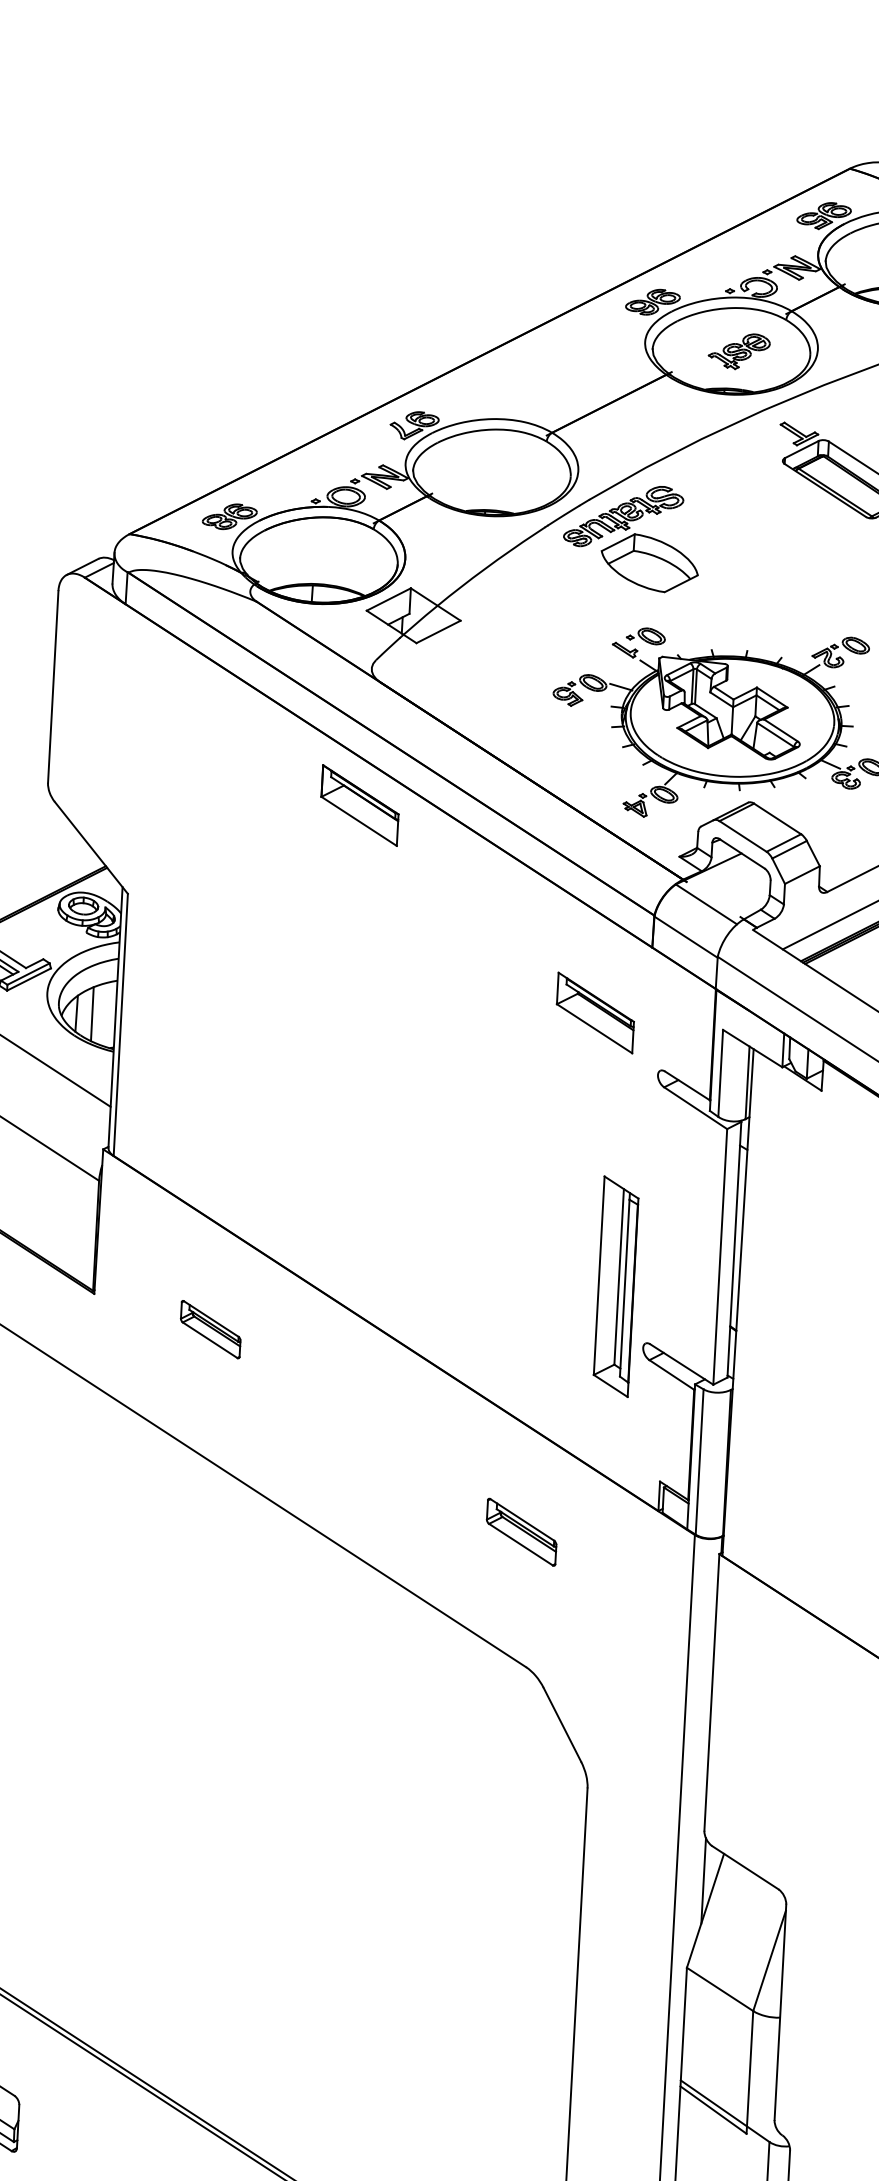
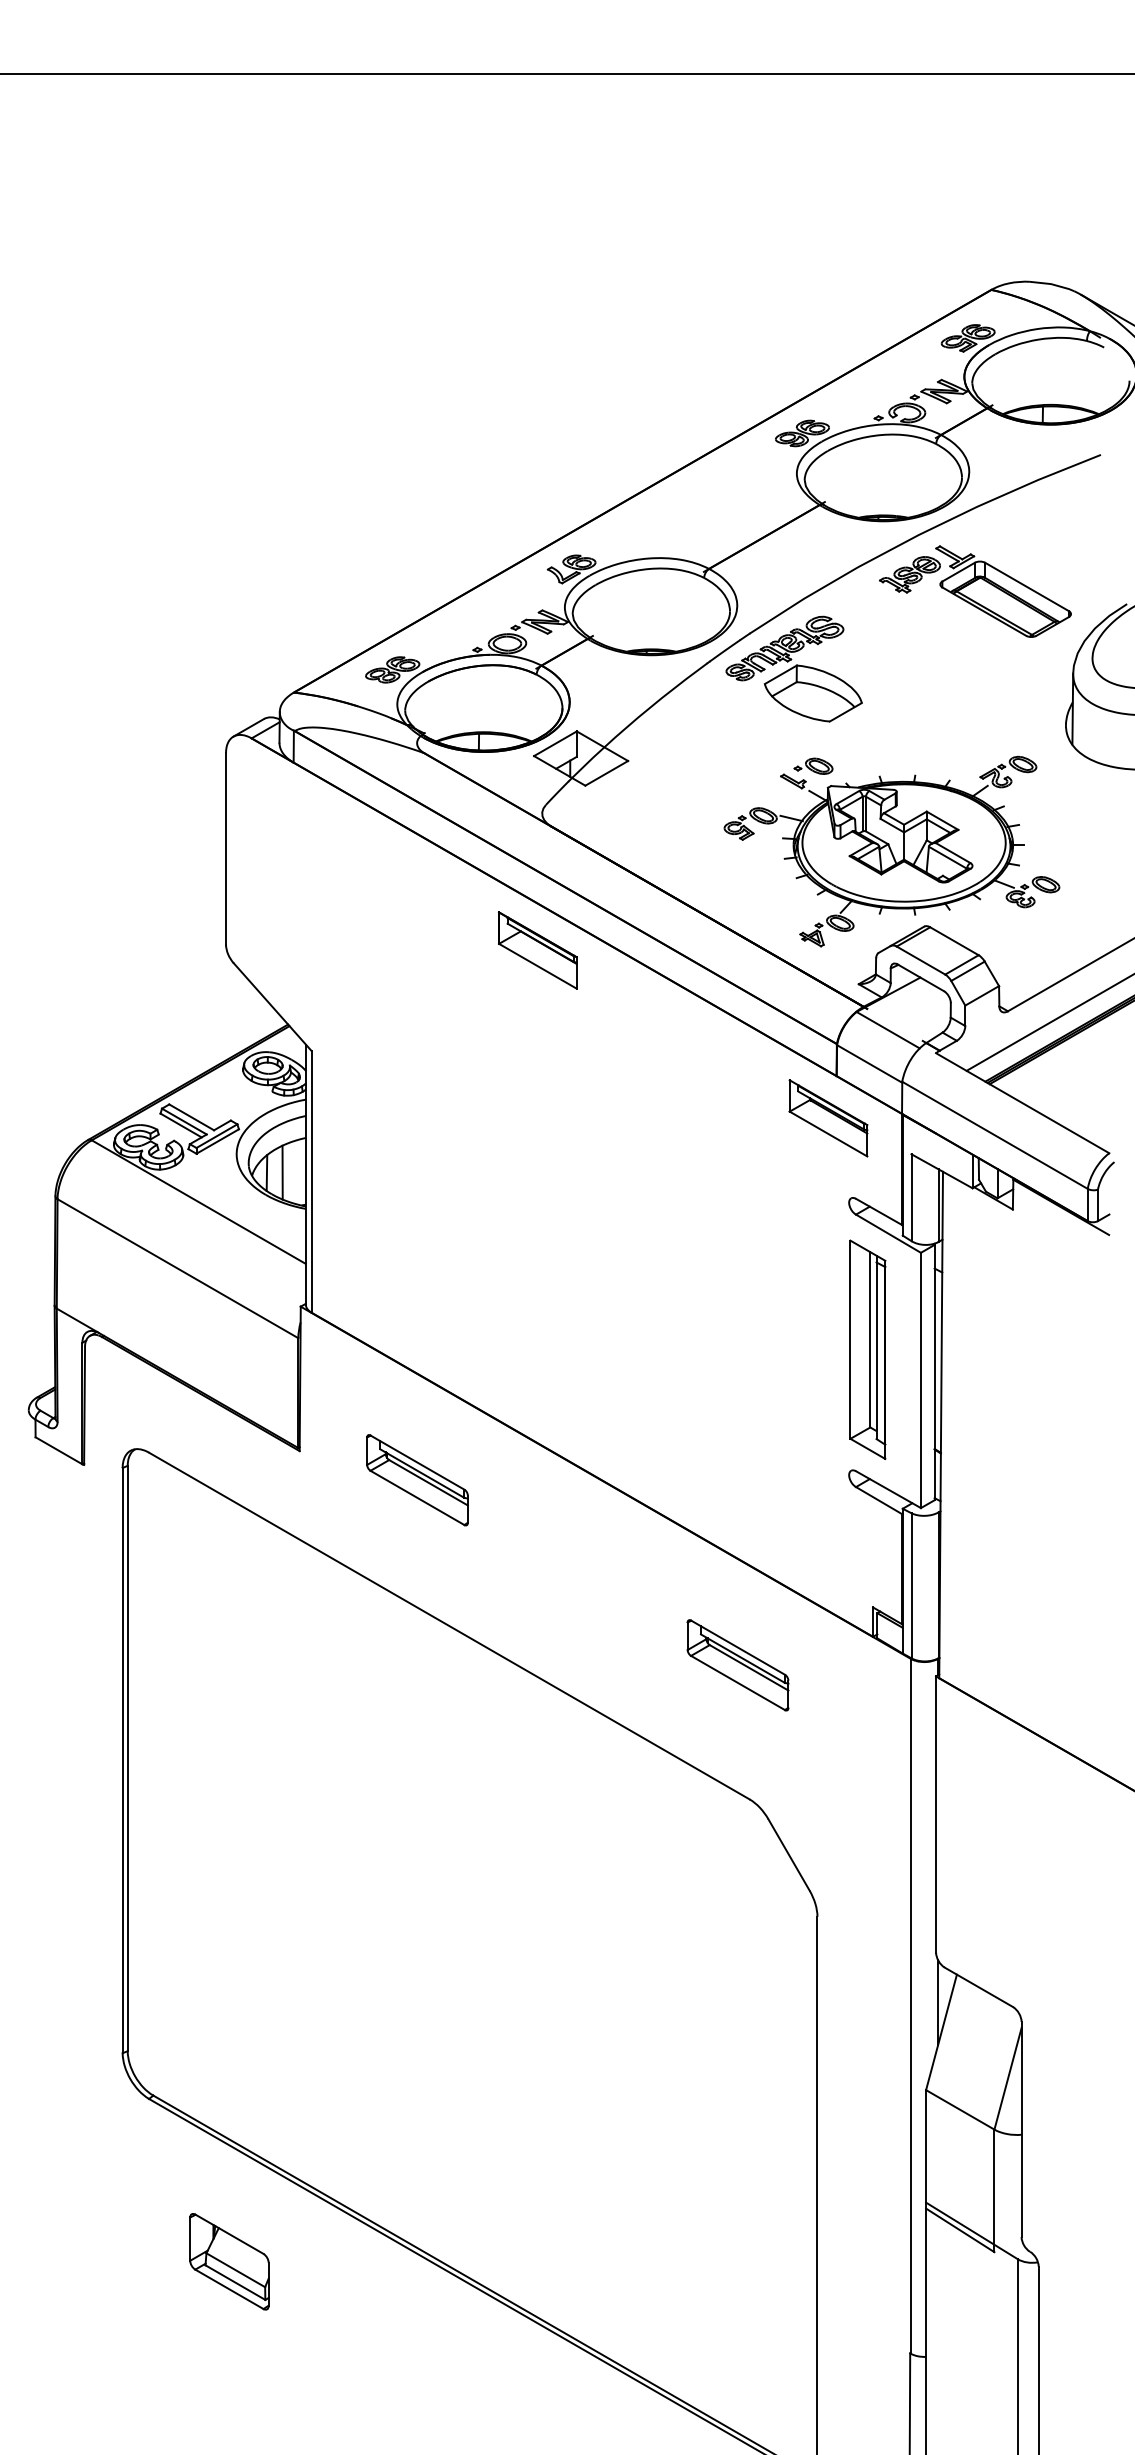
part: (738, 351) -> (909, 574), moved
part: (595, 1013) -> (828, 1118), moved
part: (615, 1286) -> (867, 1349), moved
part: (210, 1329) -> (417, 1480), size x1.67
part: (521, 1532) -> (737, 1665), size x1.43

